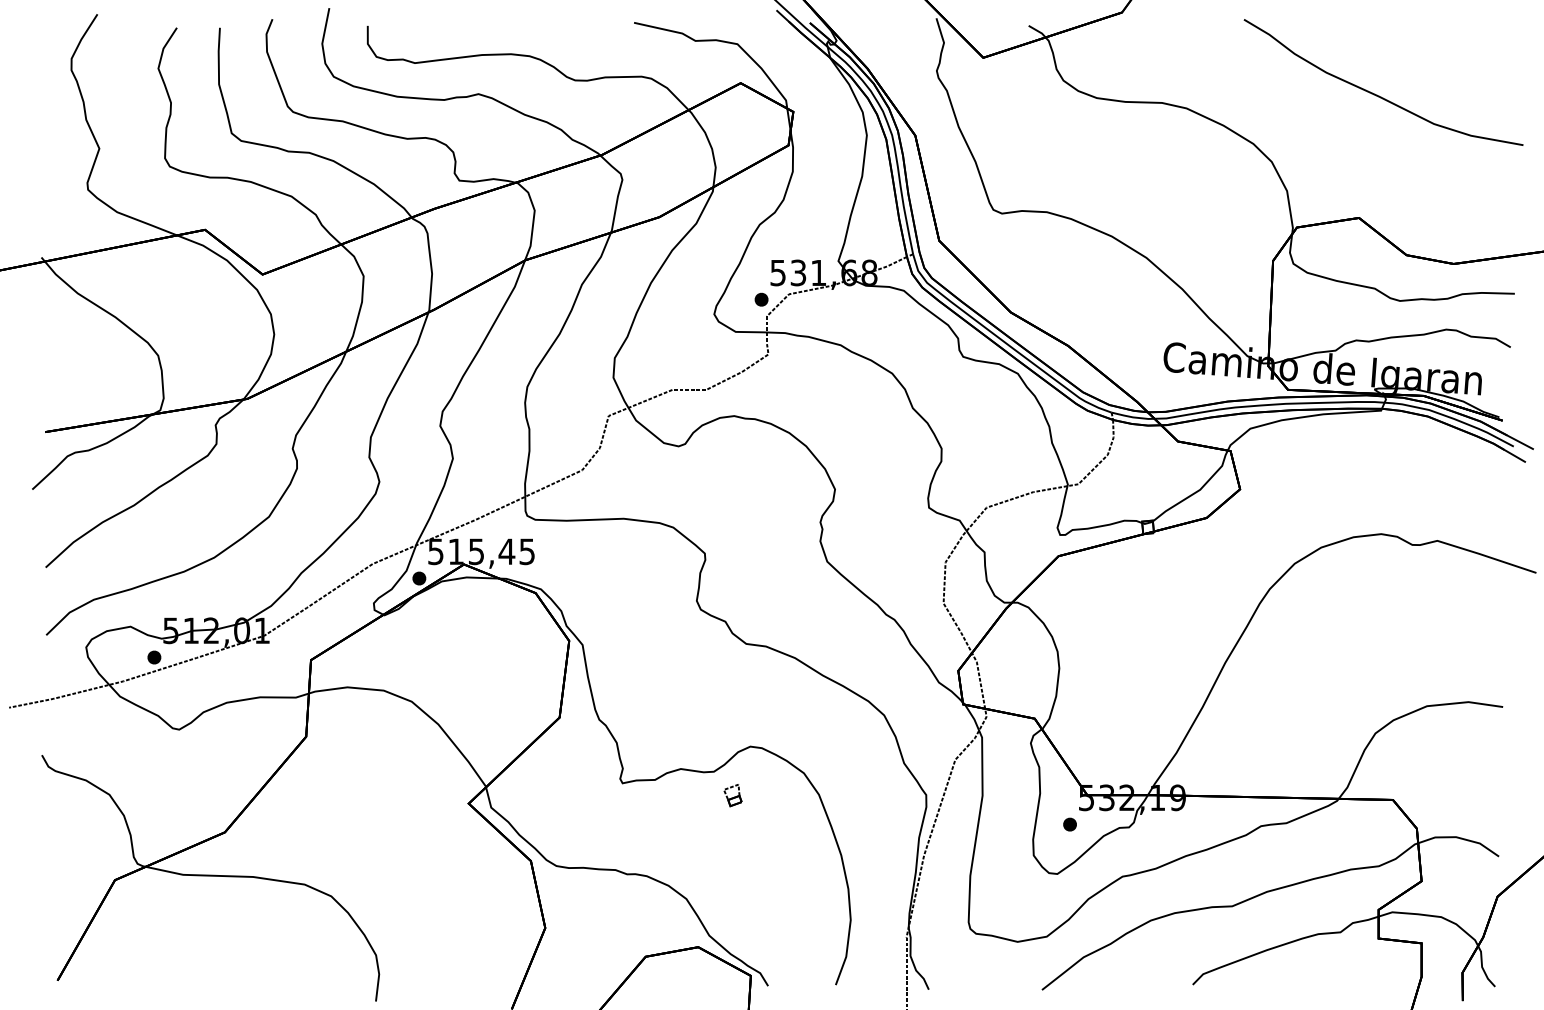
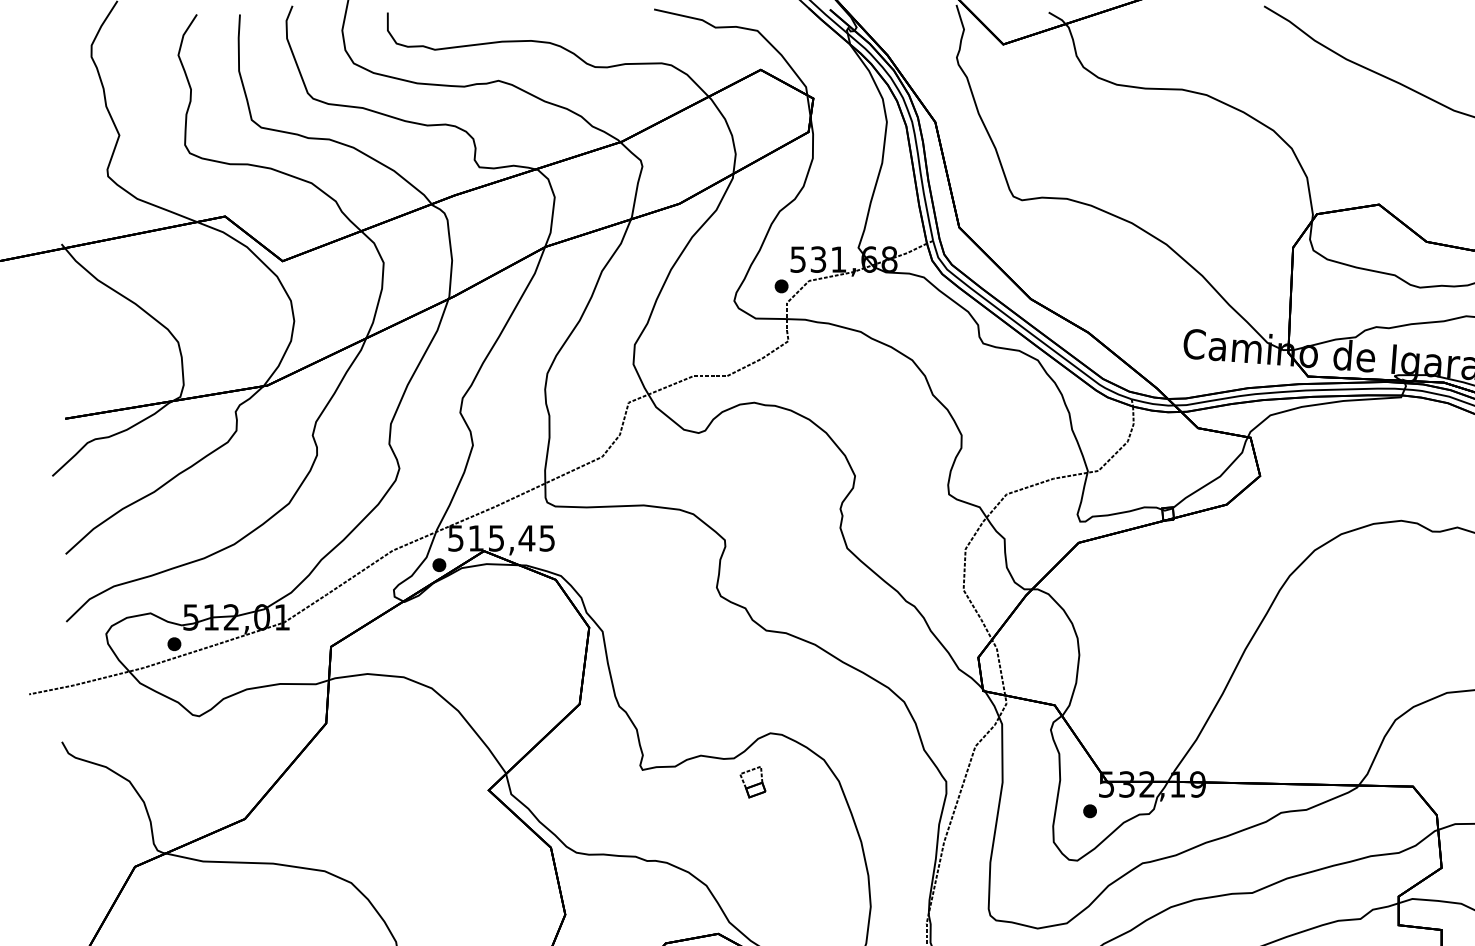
part: (732, 795) -> (752, 782), size x1.43

